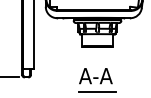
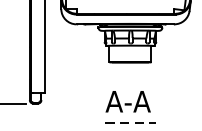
line: (97, 92) -> (130, 123), solid -> dashed

